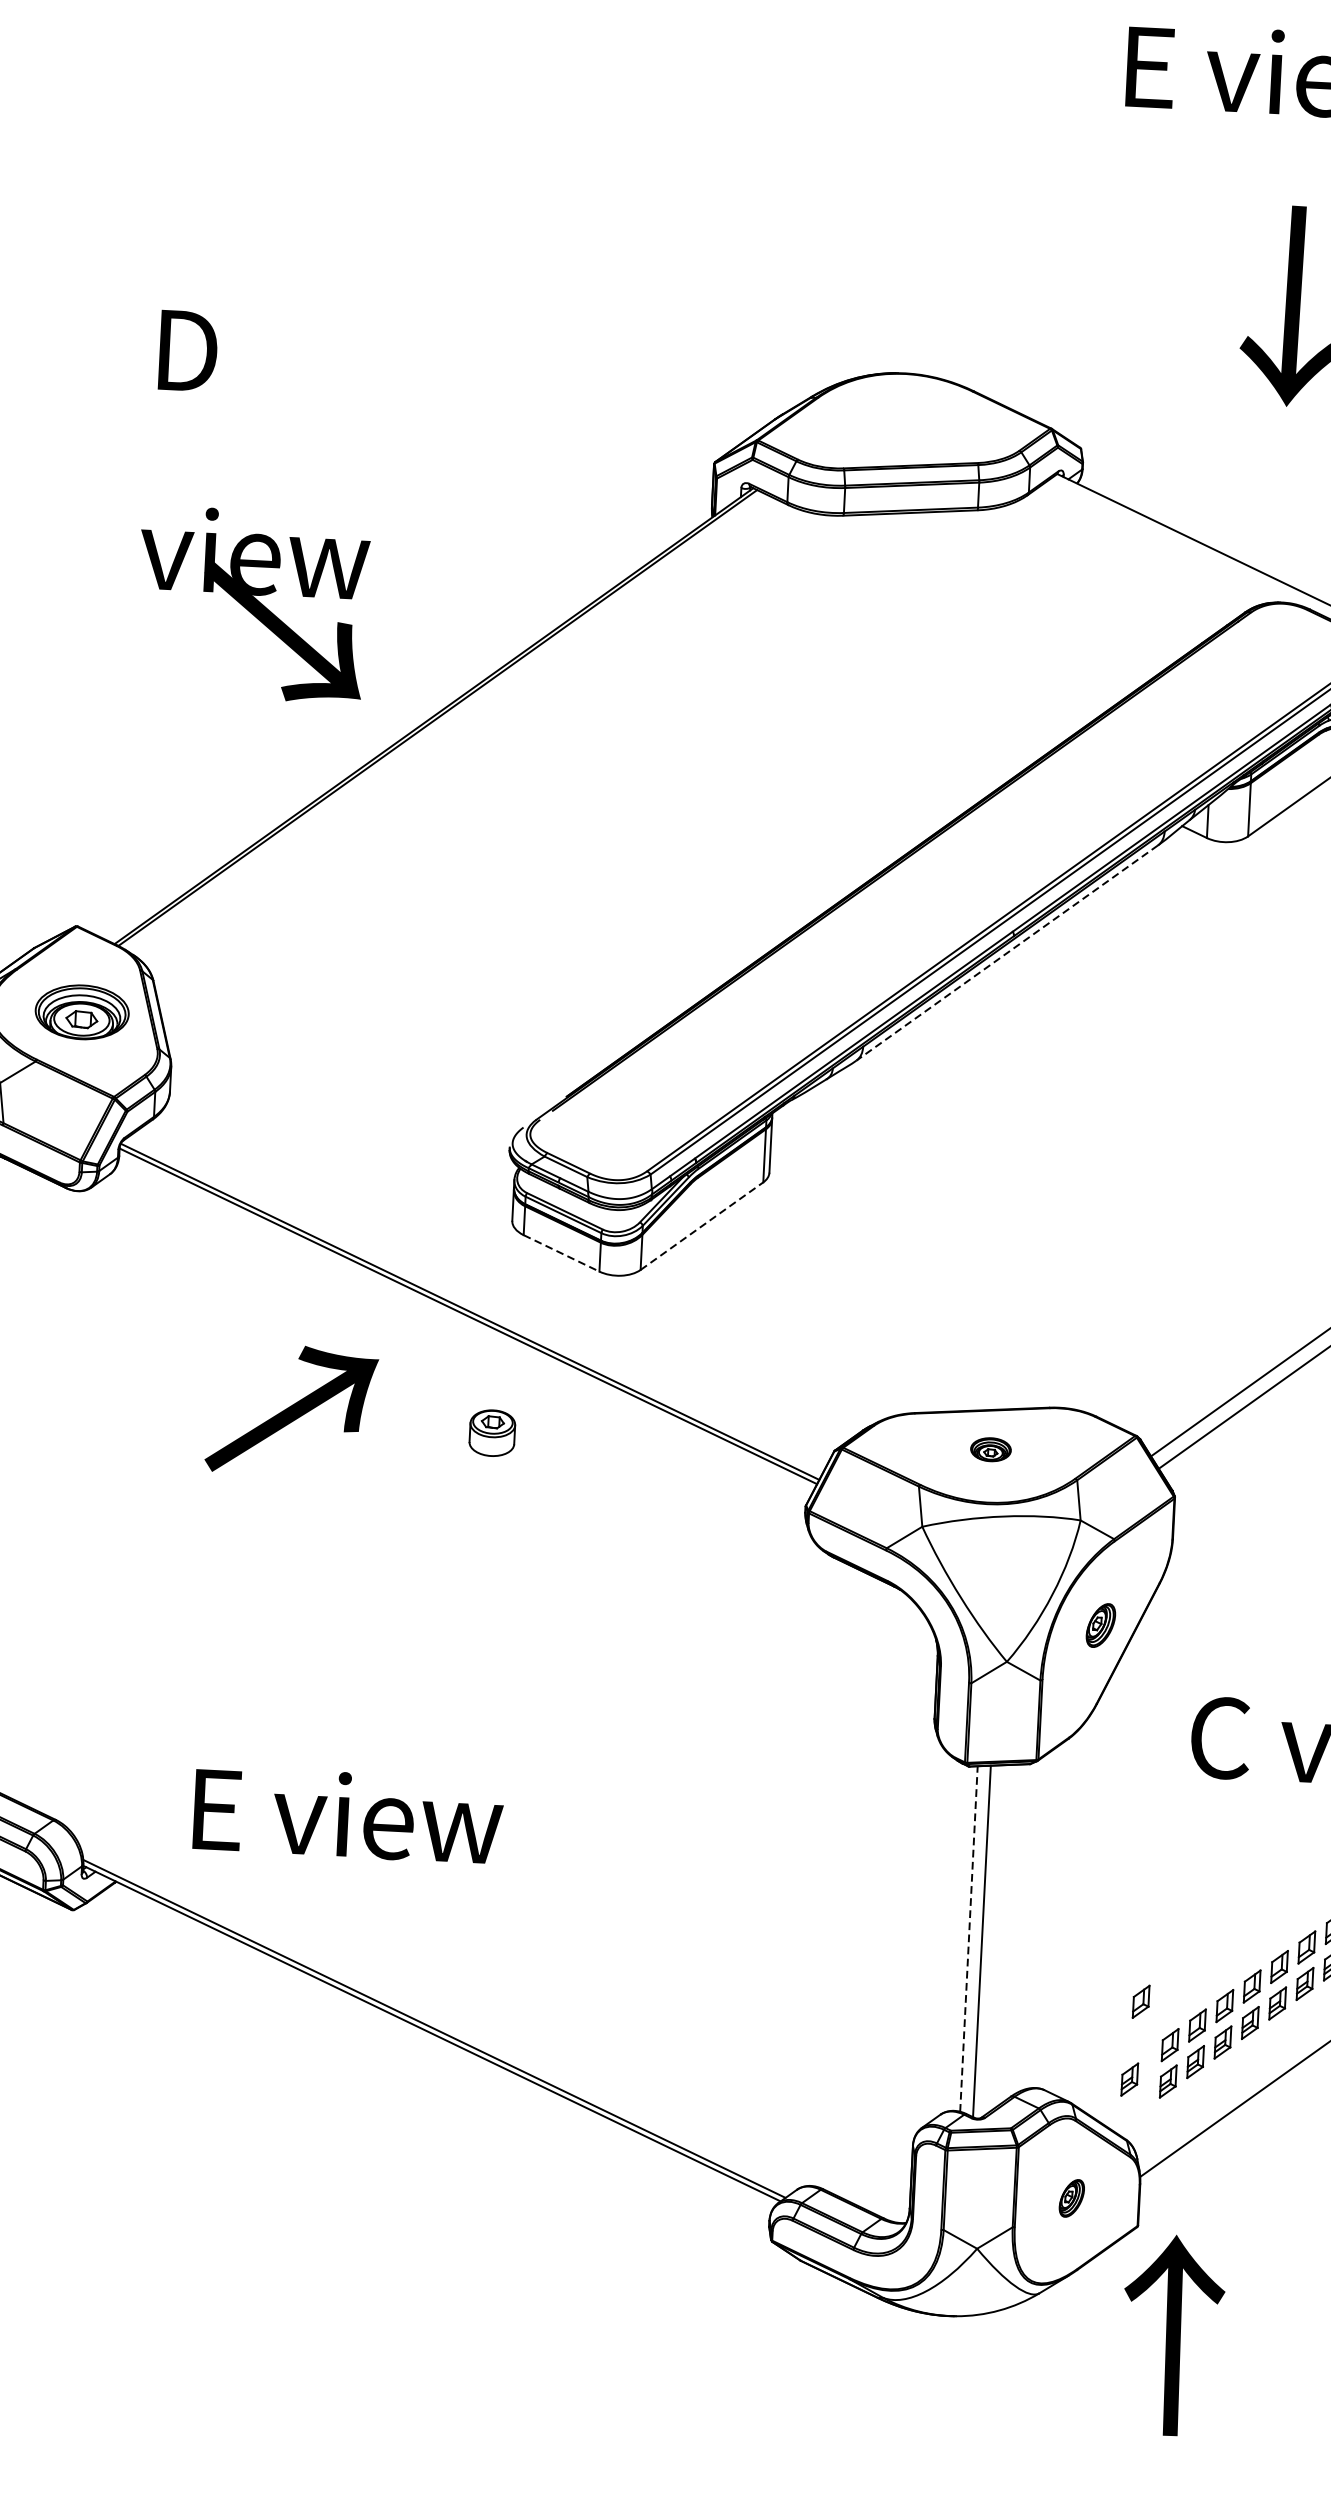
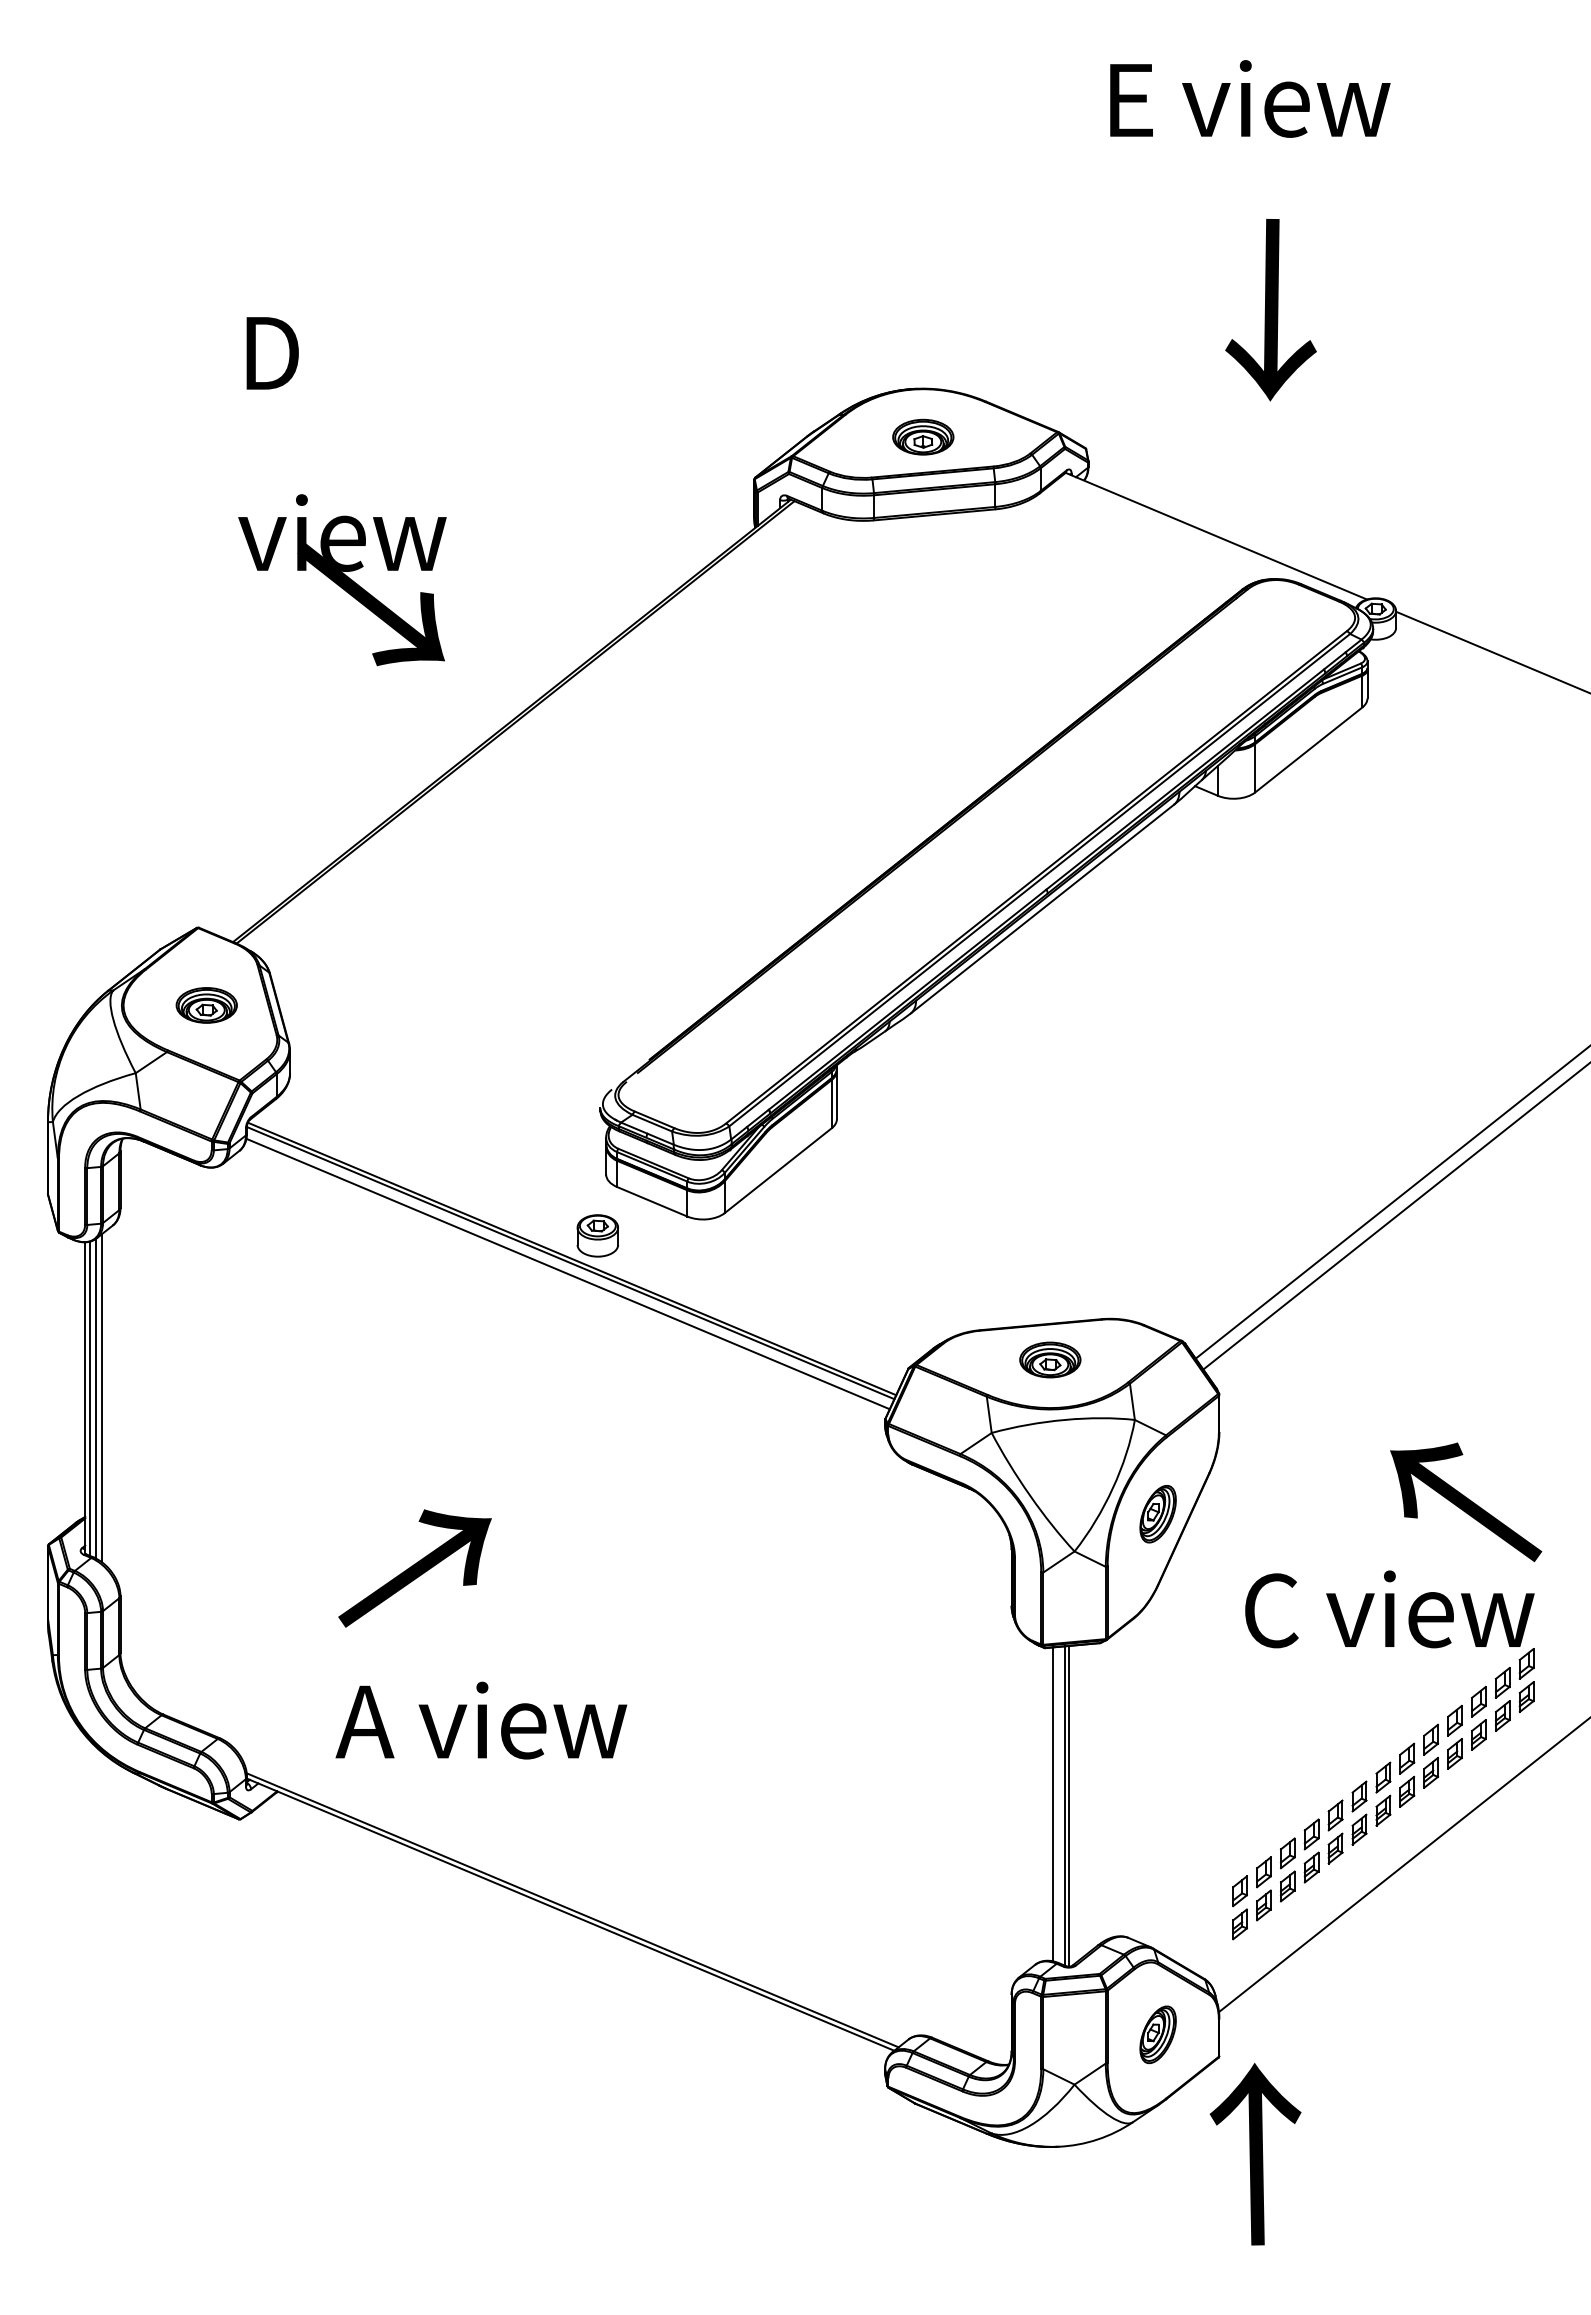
part: (902, 426) -> (923, 436), added
text: (257, 507) -> (342, 491), moved
line: (1006, 953) -> (1041, 909), dashed -> solid
part: (81, 1012) -> (206, 1005), size x0.71
line: (702, 1225) -> (778, 1170), dashed -> solid
line: (561, 1253) -> (652, 1201), dashed -> solid
line: (464, 1327) -> (567, 1273), added
text: (291, 1410) -> (414, 1568), moved
part: (492, 1432) -> (597, 1235), moved
part: (991, 1449) -> (1050, 1359), size x1.67
part: (1100, 1625) -> (1157, 1514), size x1.43
text: (344, 1814) -> (481, 1720), E view -> A view
line: (968, 1939) -> (1052, 1804), dashed -> solid
line: (987, 1941) -> (1069, 1805), added
part: (1140, 2001) -> (1211, 1853), removed
part: (1129, 2079) -> (1204, 1924), removed
part: (1071, 2198) -> (1157, 2034), size x1.67

